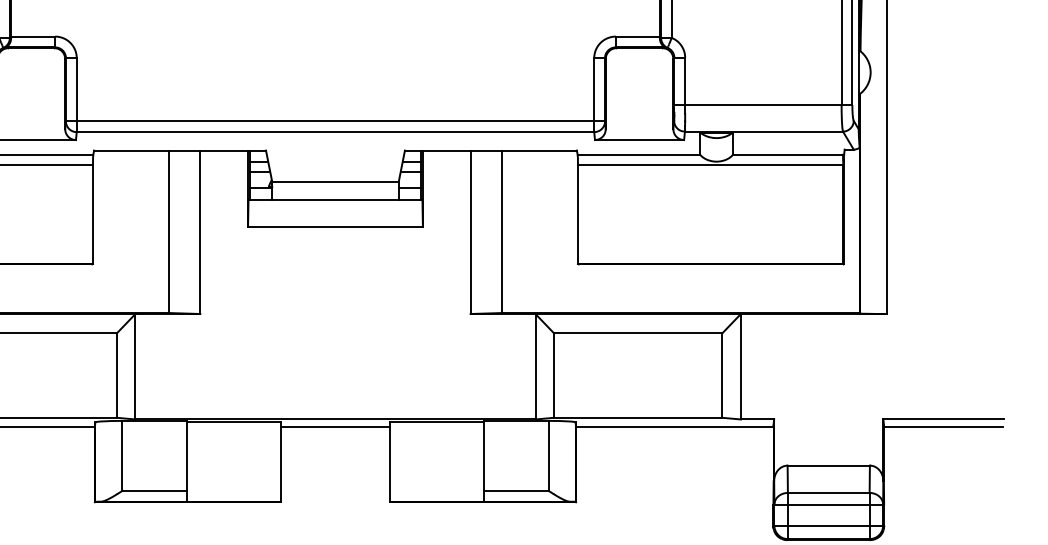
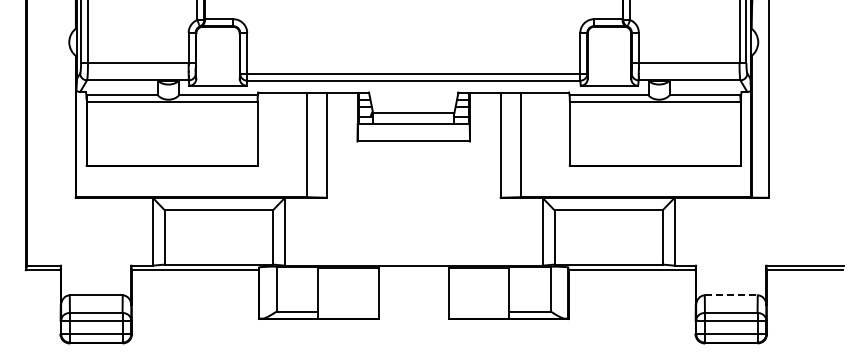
line: (335, 426) -> (413, 270), removed
line: (829, 465) -> (731, 295), solid -> dashed

